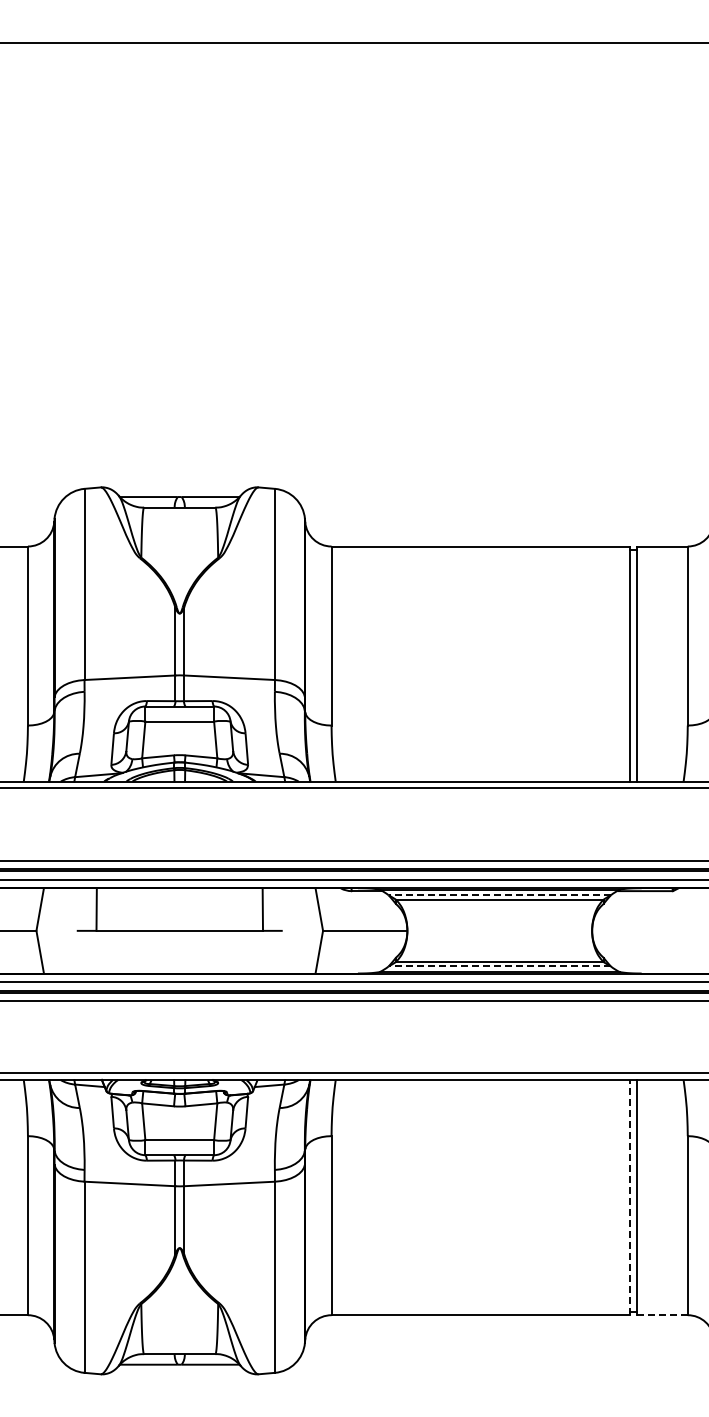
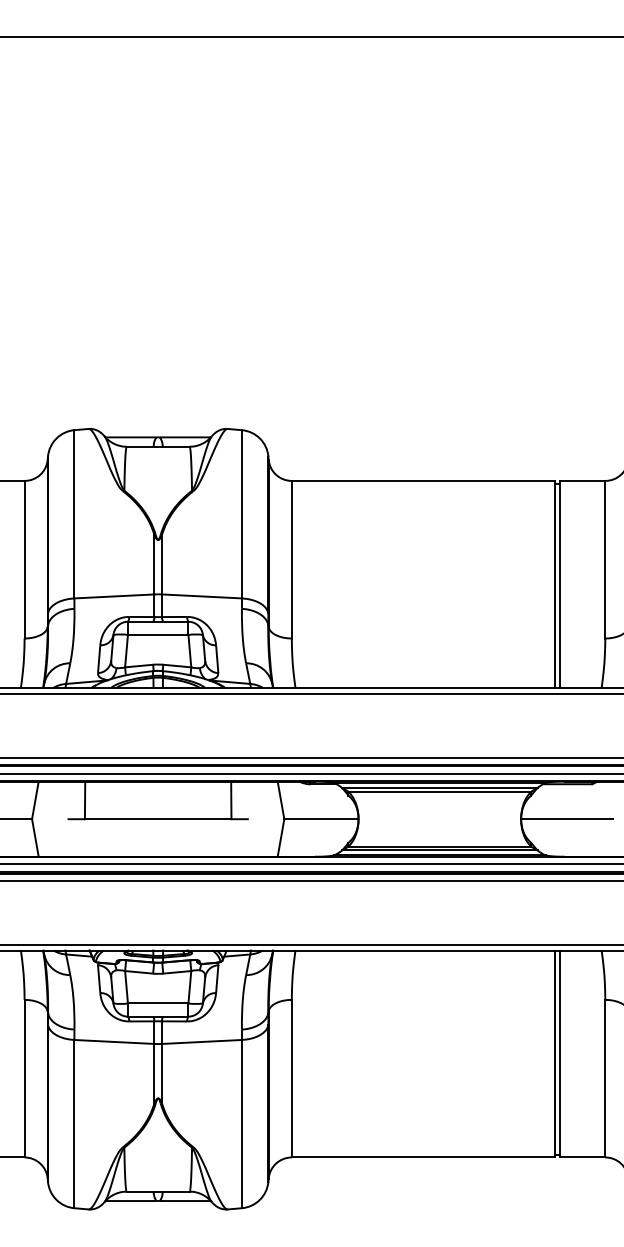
line: (499, 895) -> (439, 788), dashed -> solid
line: (644, 930) -> (567, 818), added
line: (499, 966) -> (439, 850), dashed -> solid
line: (630, 1197) -> (554, 1053), dashed -> solid
line: (662, 1315) -> (583, 1157), dashed -> solid

